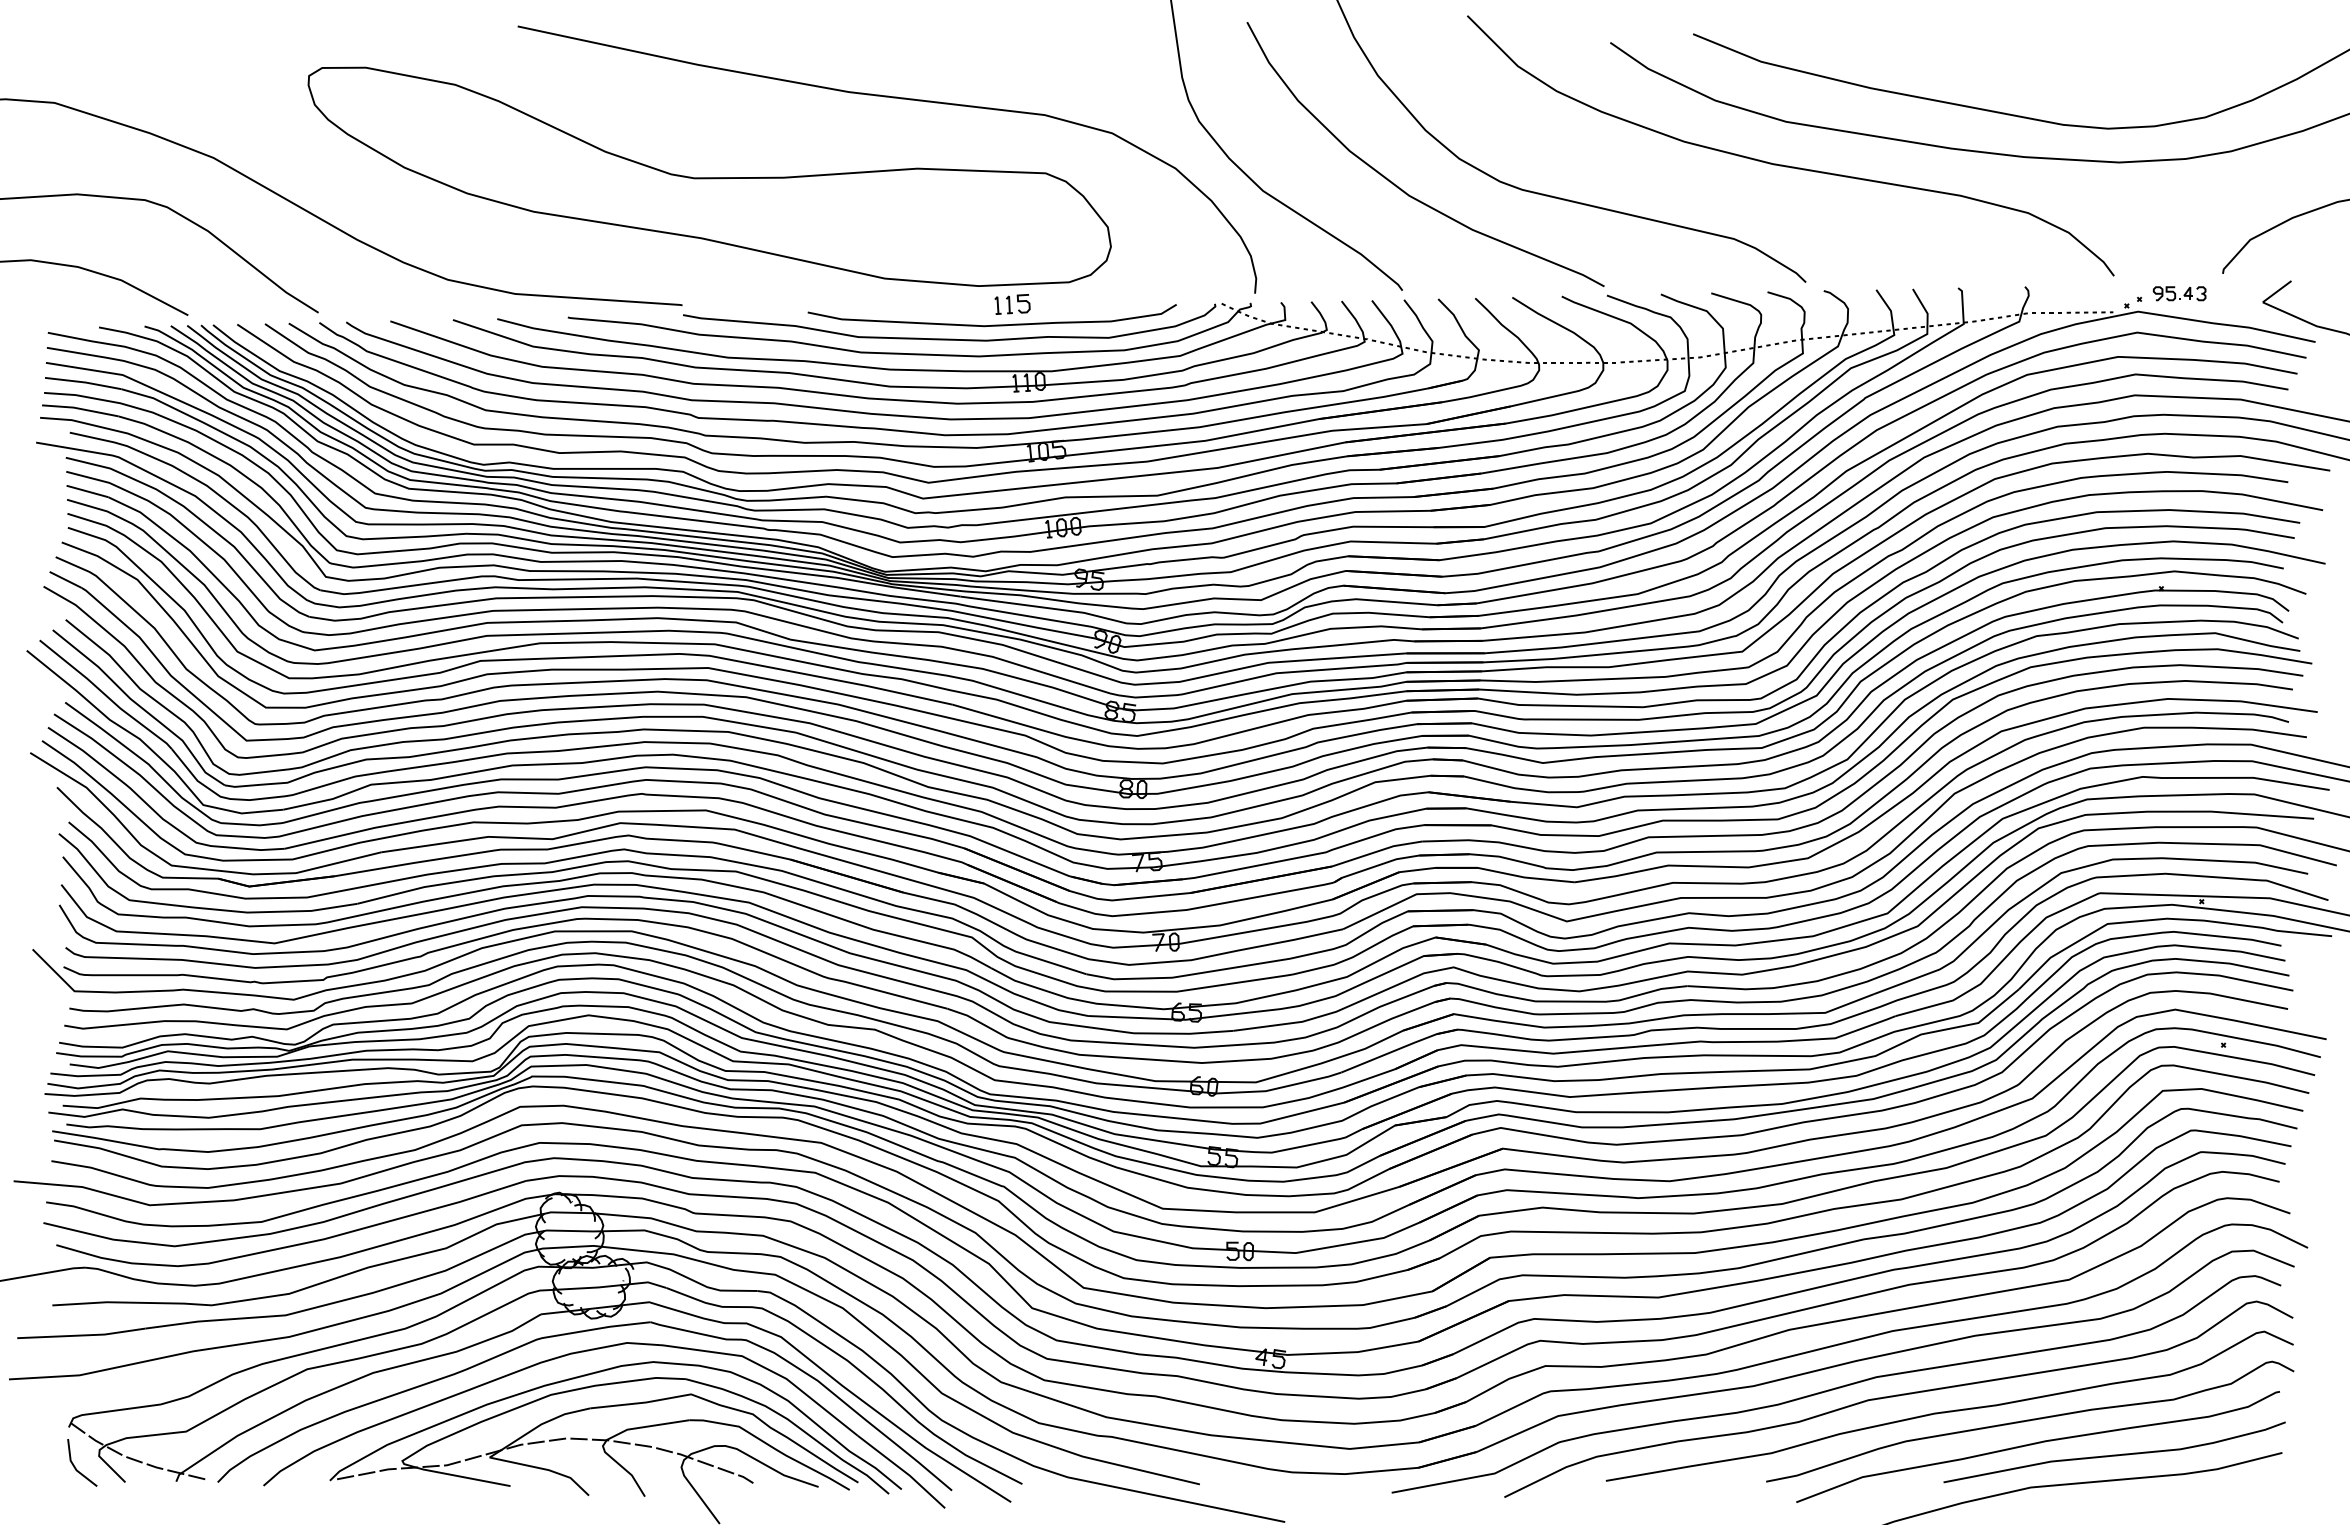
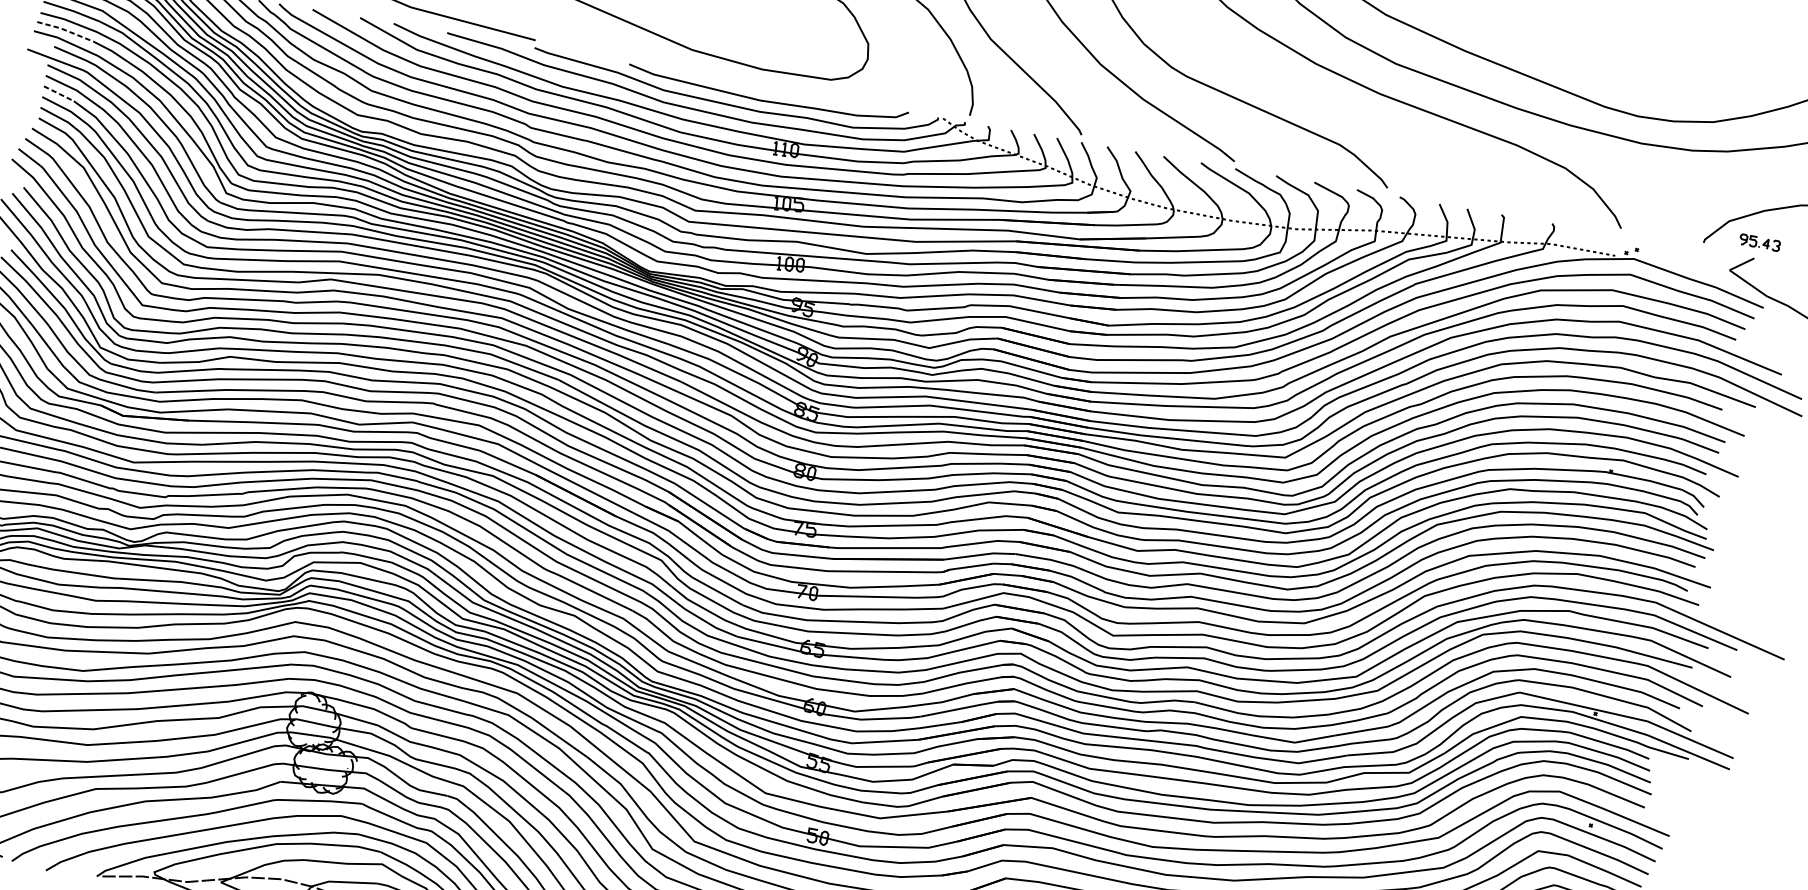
part: (2179, 293) -> (1759, 242), moved
part: (1012, 304) -> (784, 88), removed
line: (80, 408) -> (65, 30), solid -> dashed
line: (87, 491) -> (58, 93), solid -> dashed

